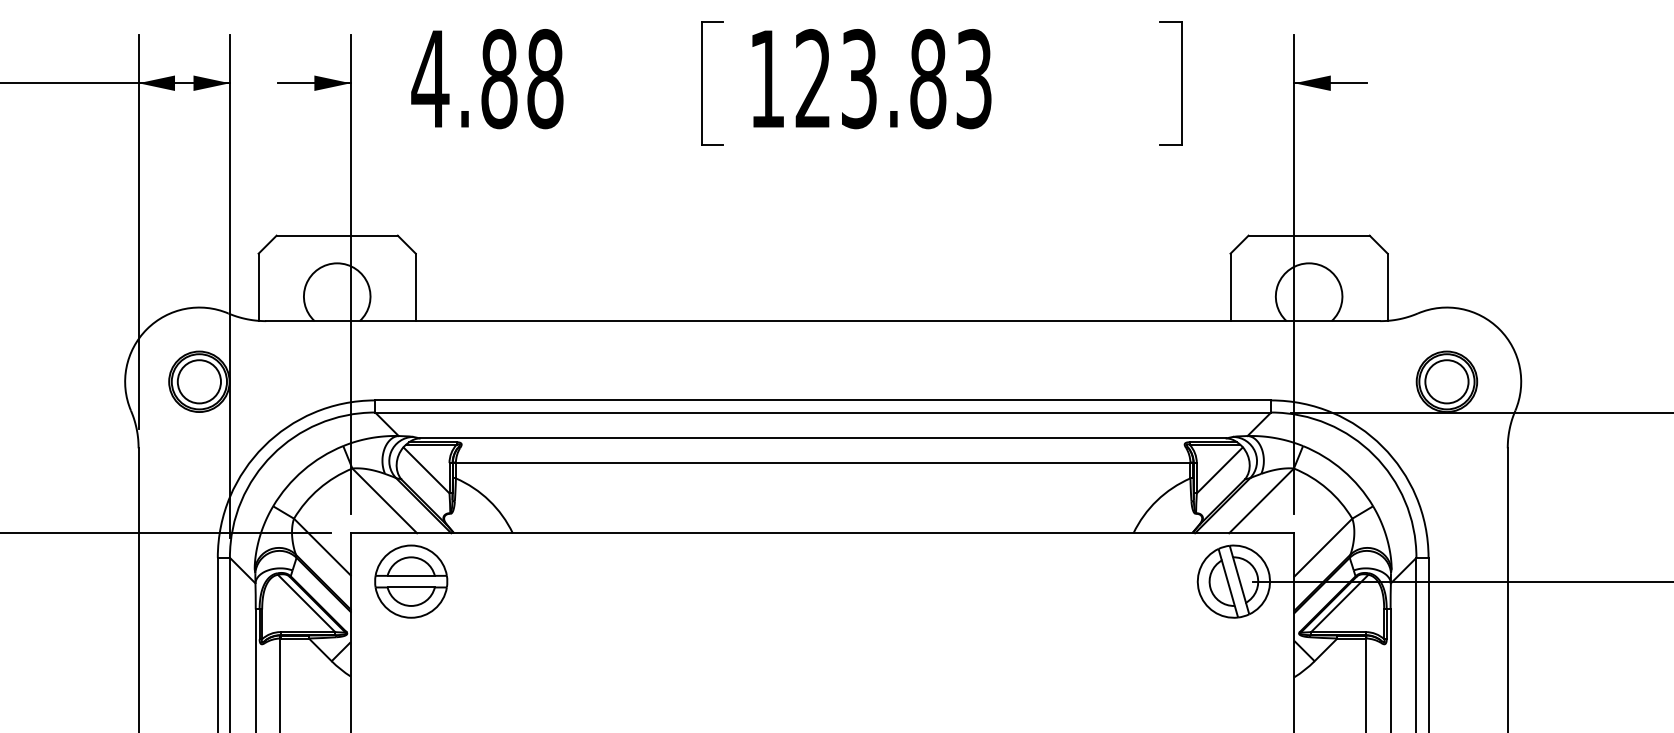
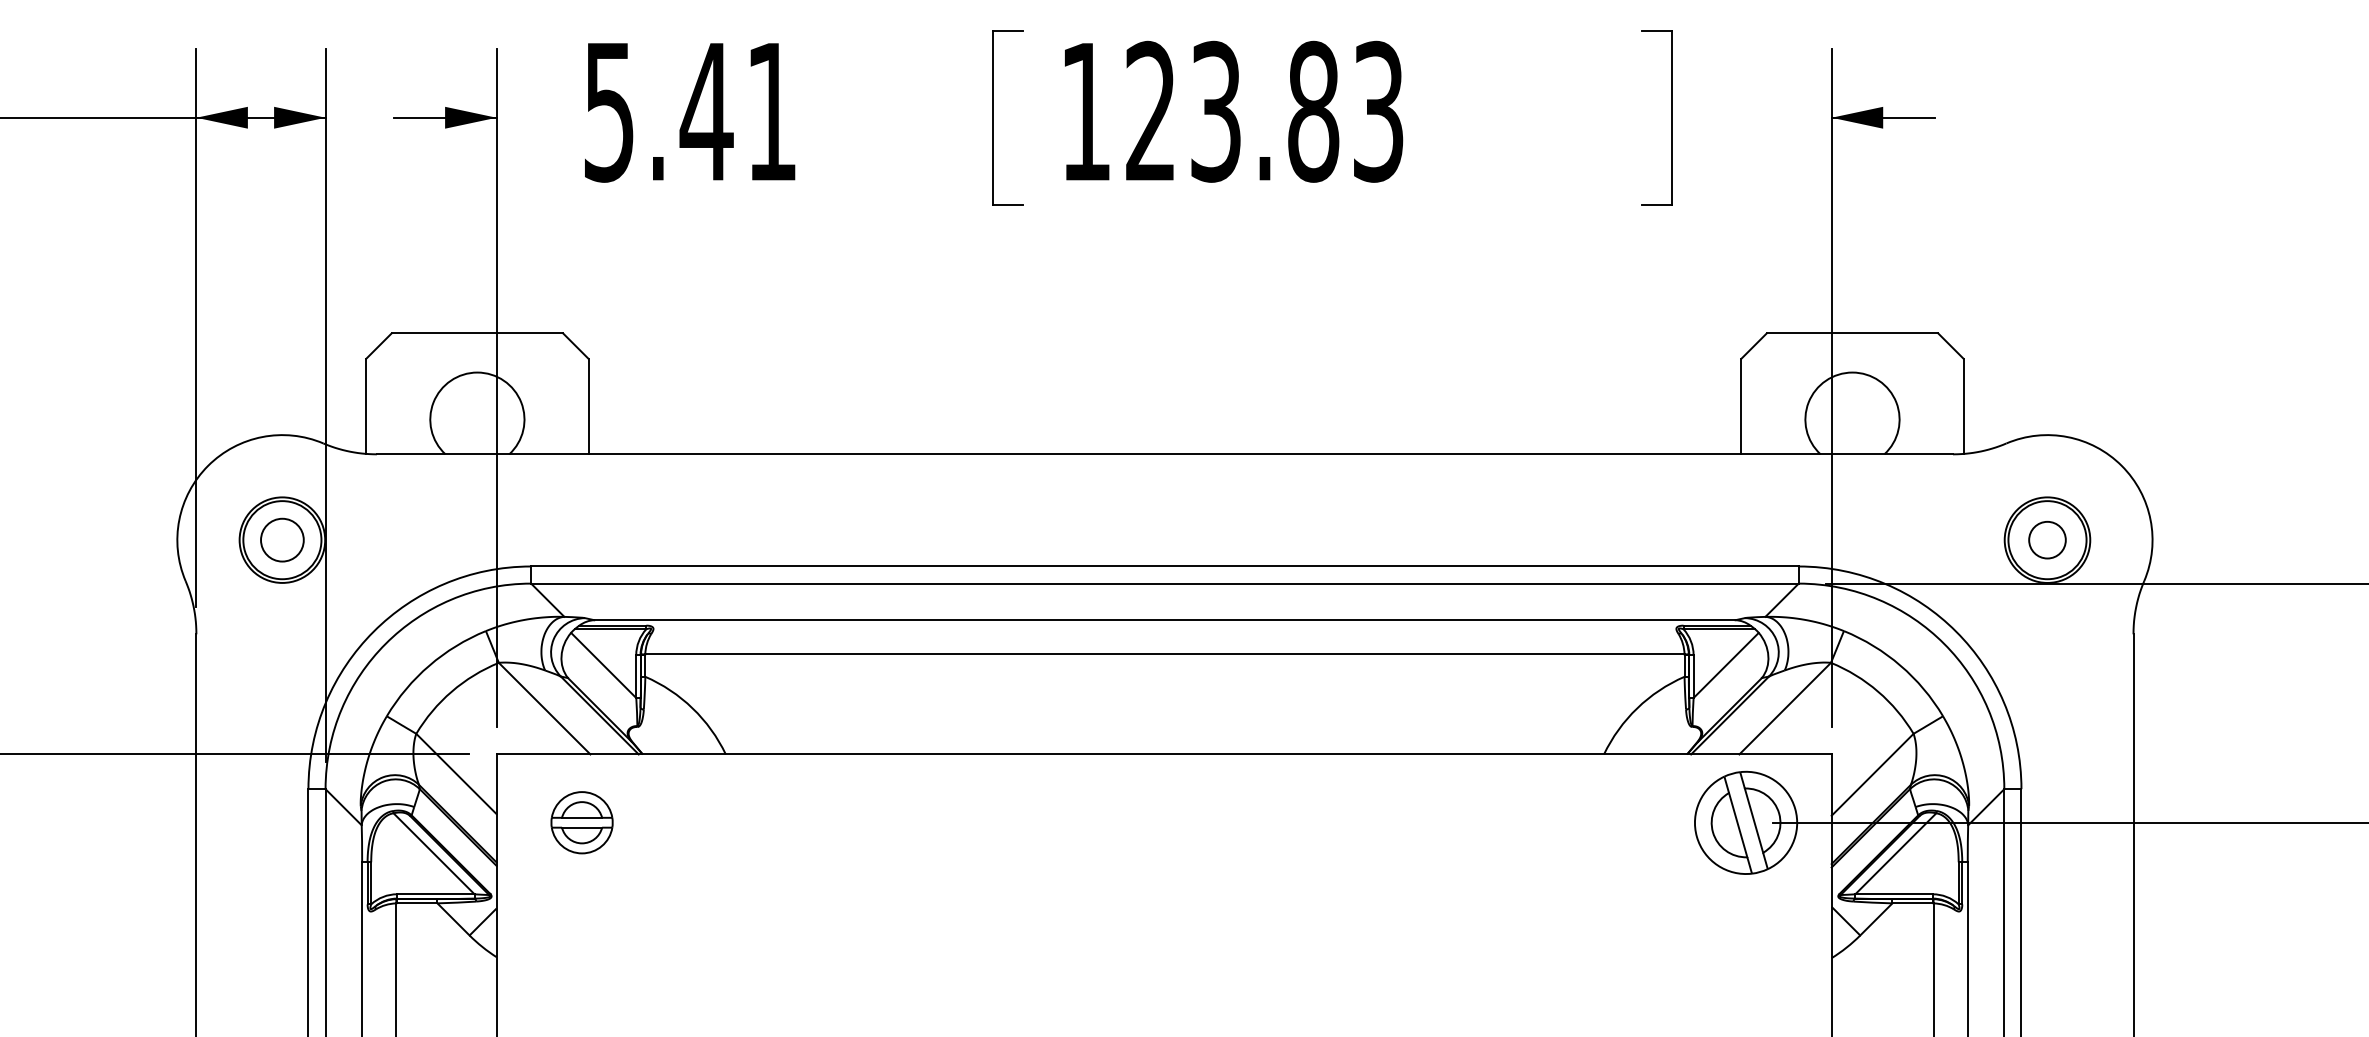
text: (487, 78) -> (689, 111), 4.88 -> 5.41
circle: (198, 381) -> (281, 539), size x0.7
circle: (1446, 381) -> (2047, 539), size x0.6
part: (410, 581) -> (581, 822), size x0.6

